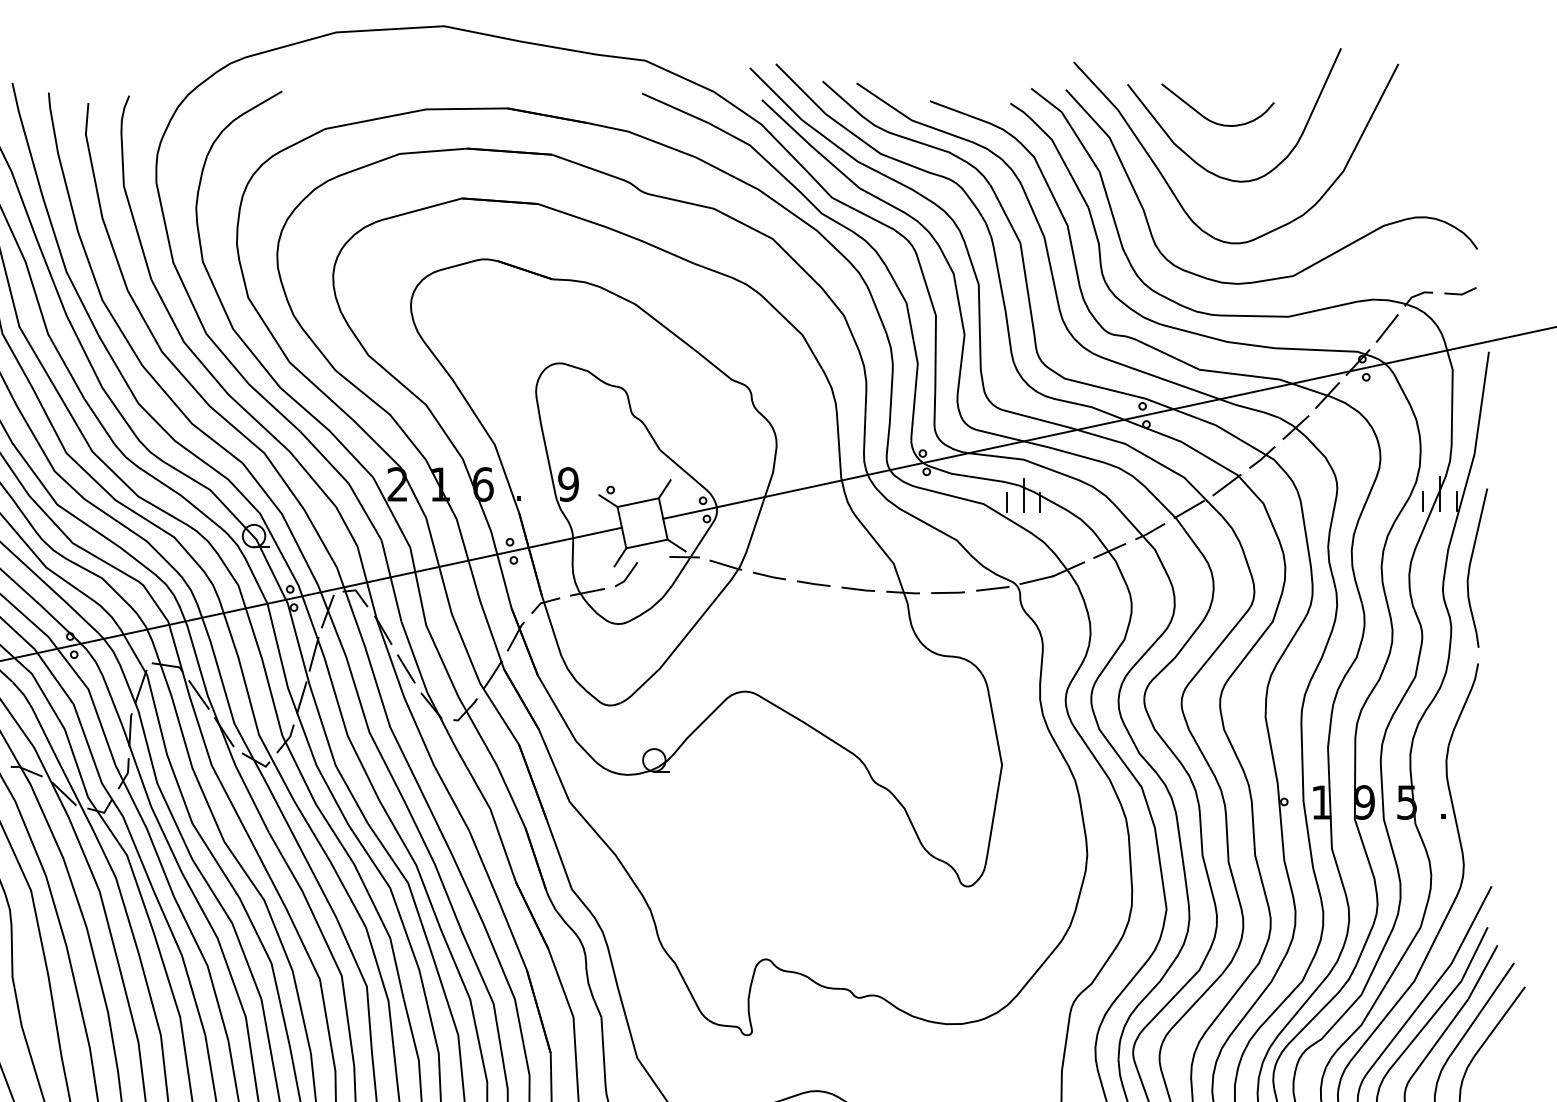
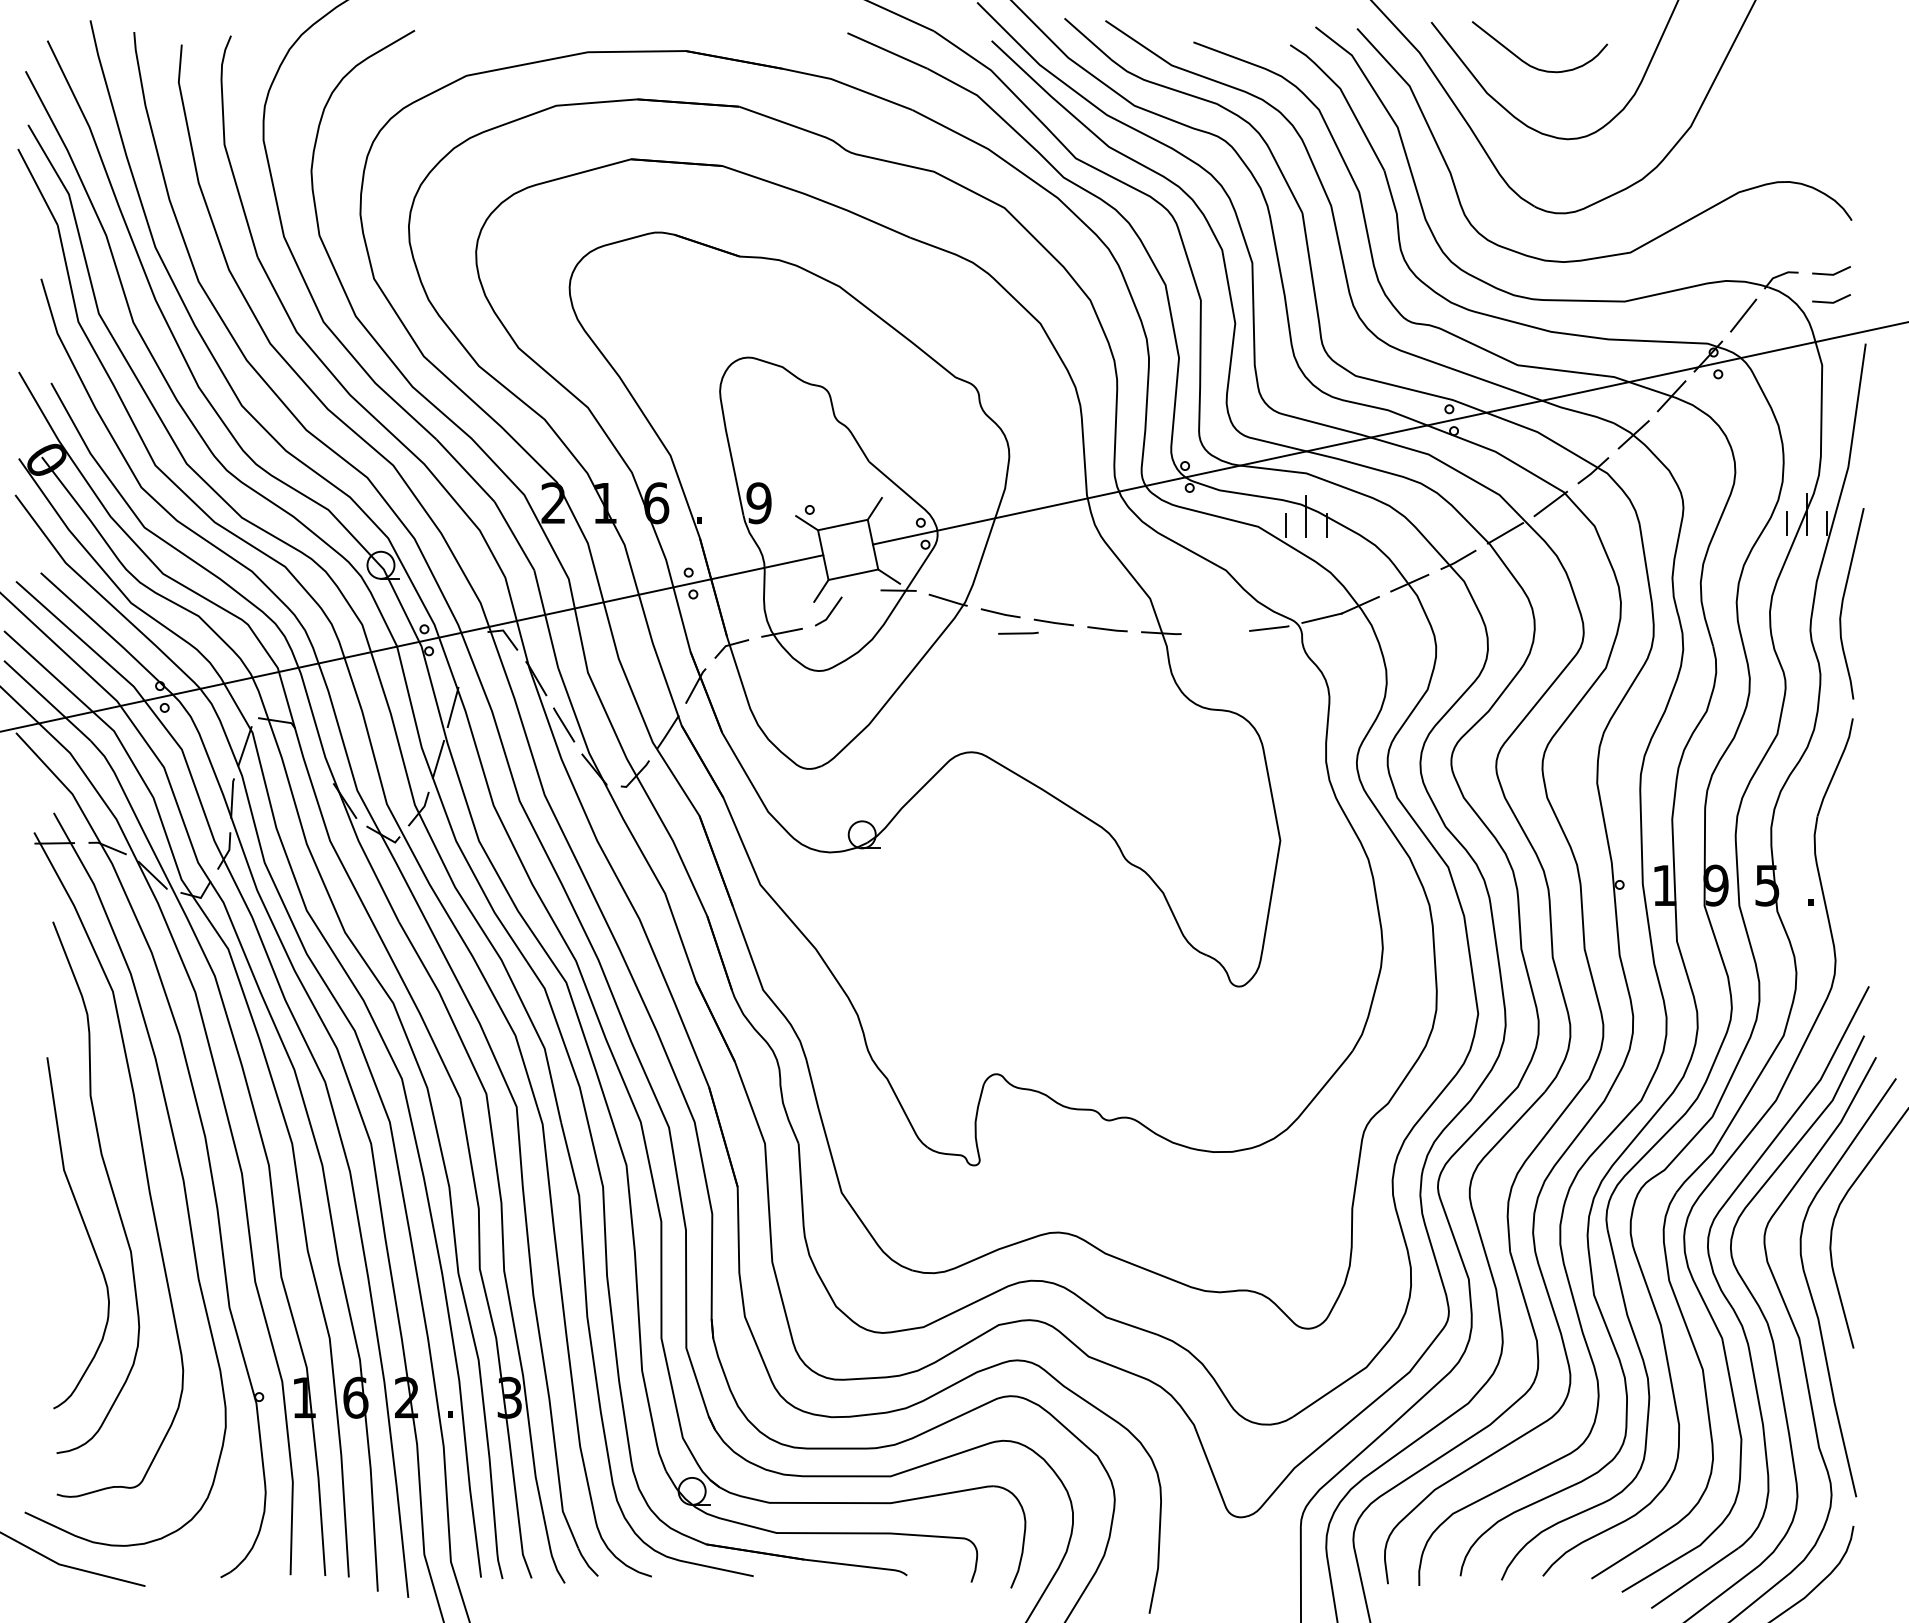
line: (1460, 316) -> (1831, 301), added
line: (948, 592) -> (1018, 632), moved
line: (327, 611) -> (469, 656), removed
line: (198, 694) -> (314, 755), removed

